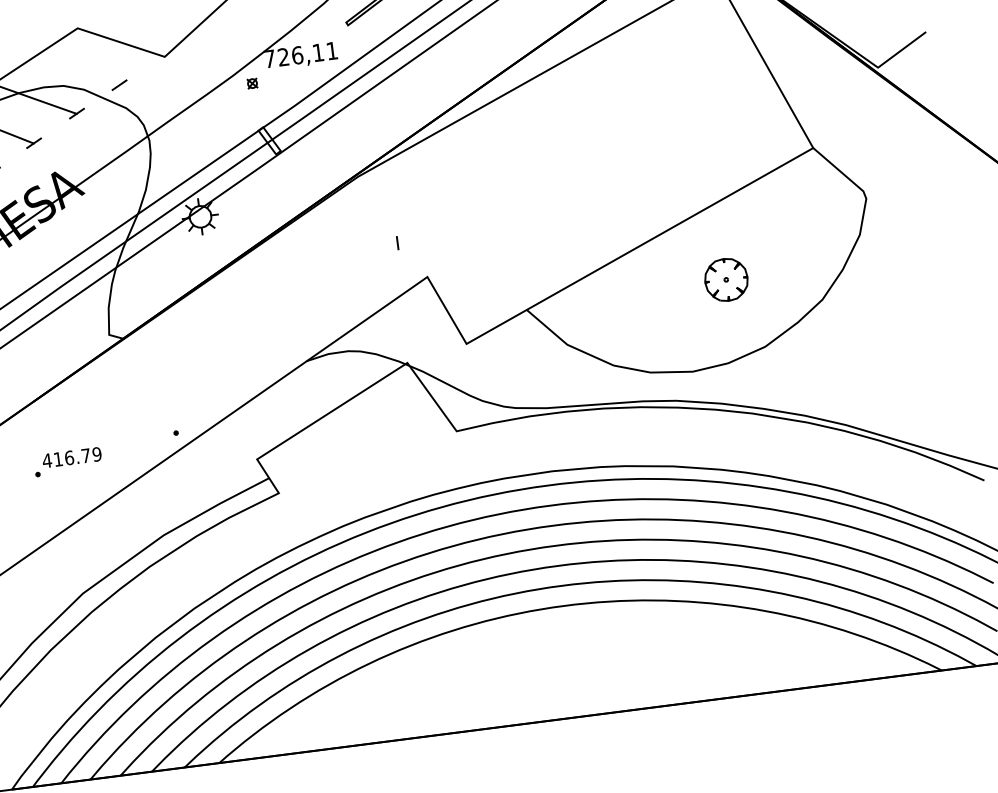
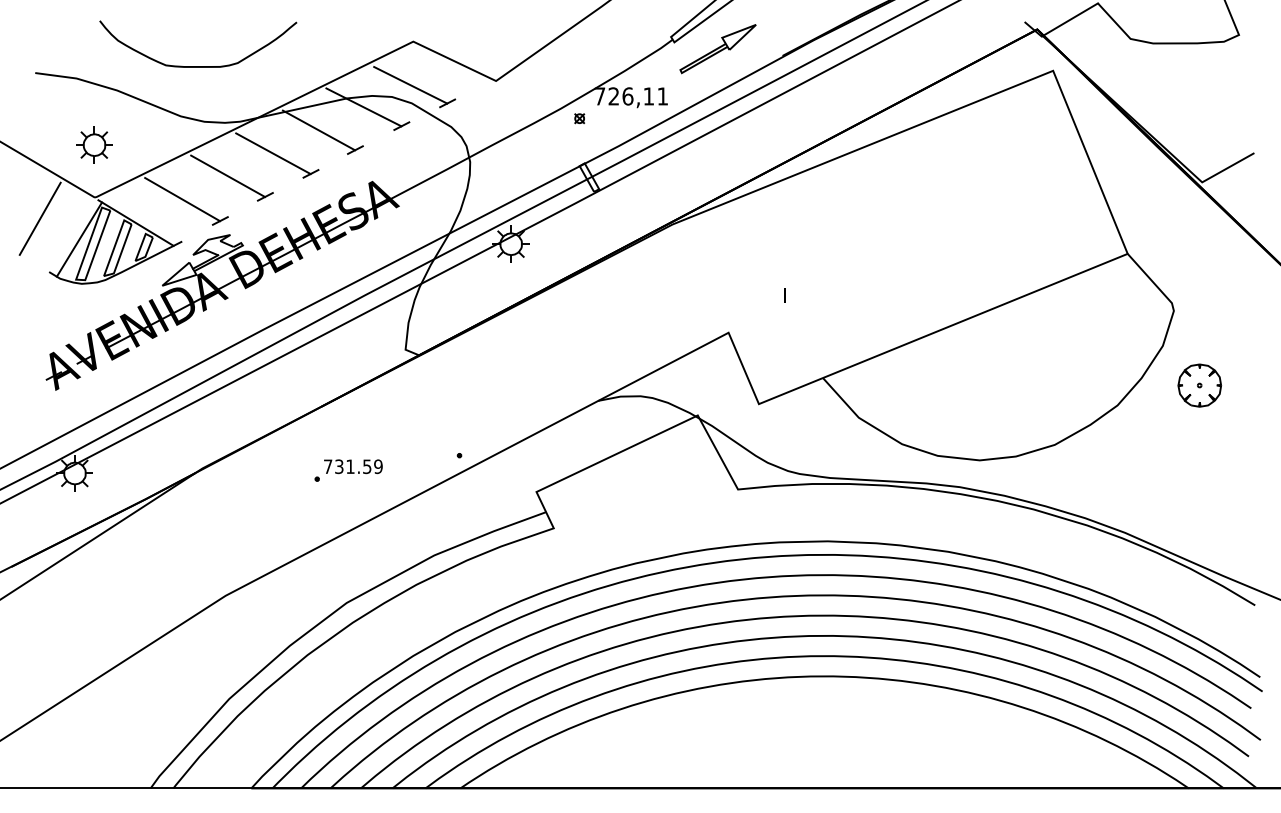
line: (80, 72) -> (410, 85), added
text: (396, 243) -> (784, 295), moved
part: (726, 279) -> (1199, 385), moved
text: (66, 458) -> (347, 466), 416.79 -> 731.59

